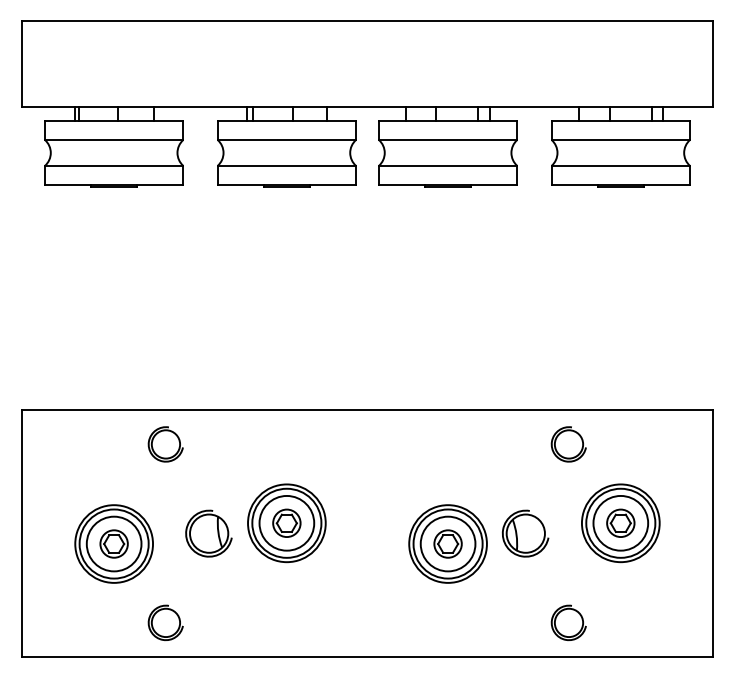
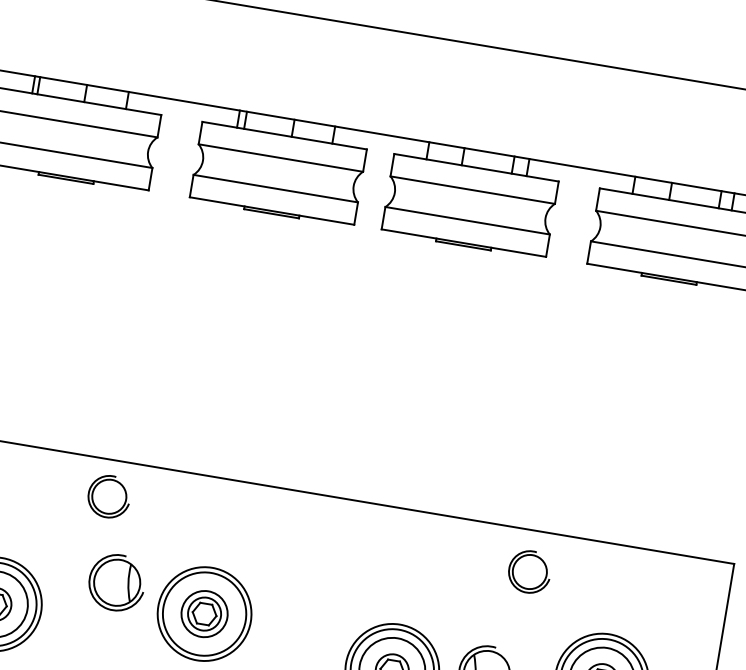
part: (165, 444) -> (108, 496), moved
part: (568, 444) -> (529, 572), moved
circle: (286, 522) -> (204, 613), size x0.7
part: (208, 533) -> (116, 582), moved

